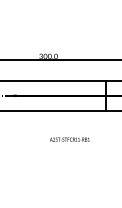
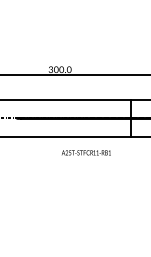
text: (69, 139) -> (86, 152), moved

